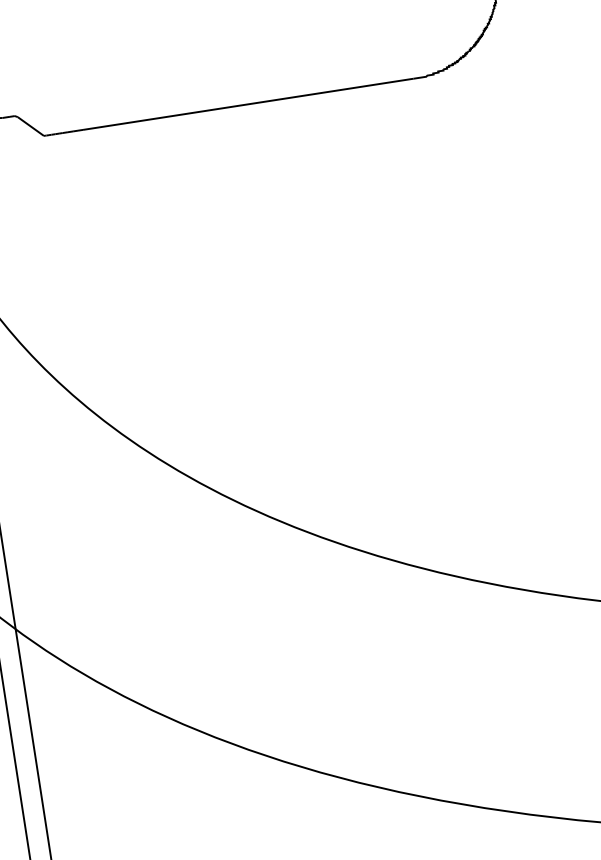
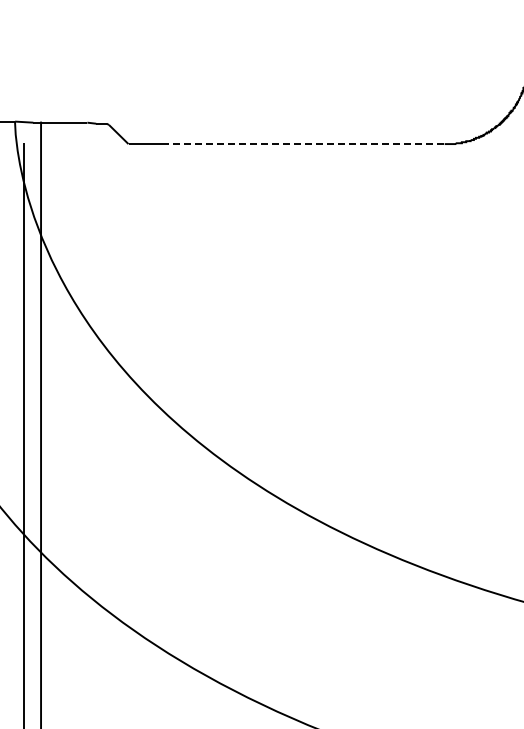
line: (248, 104) -> (303, 144), solid -> dashed

